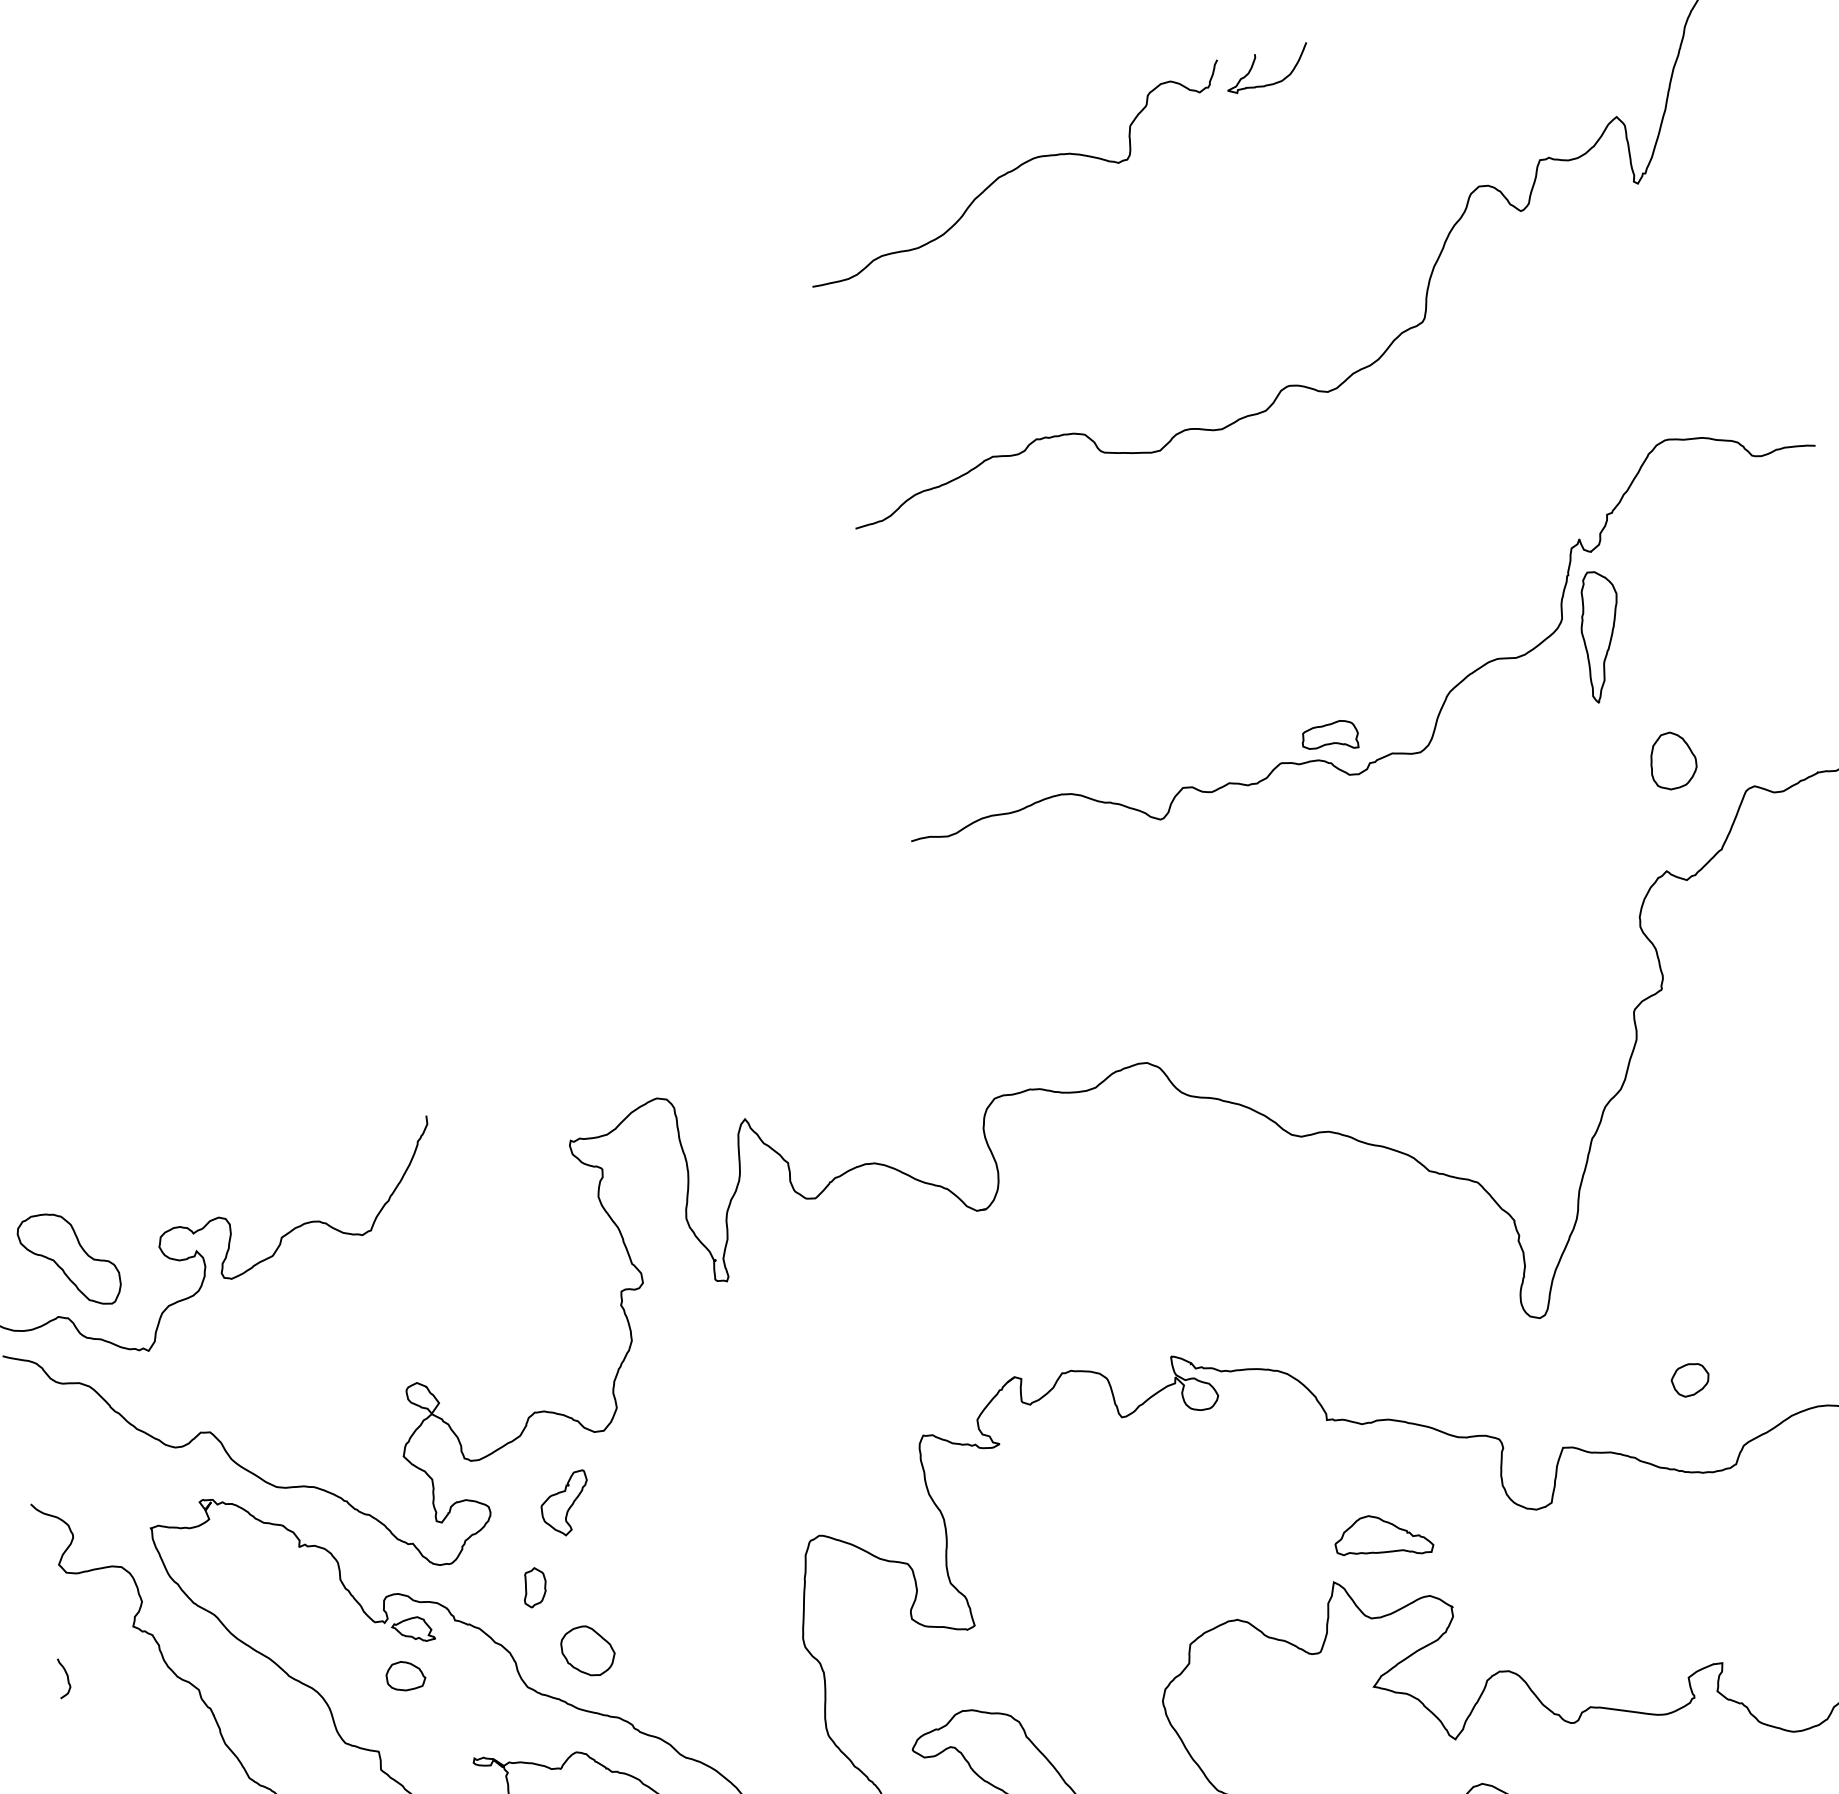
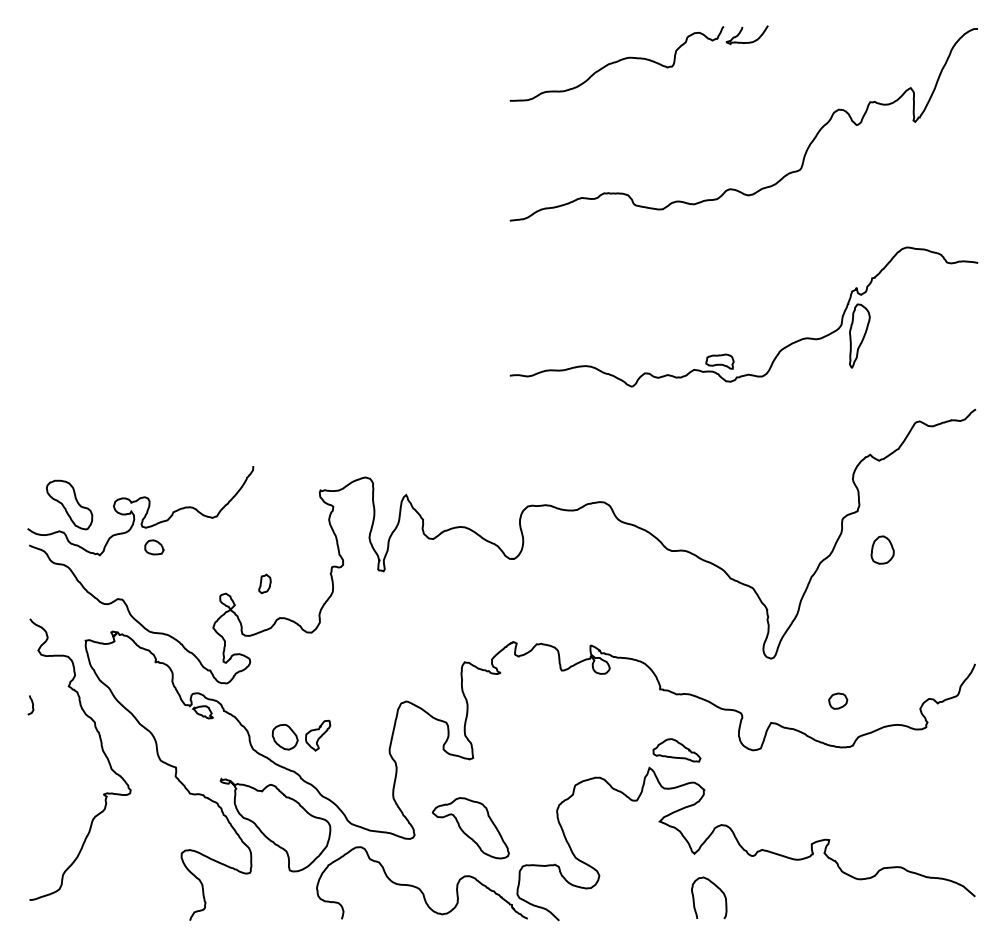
part: (1672, 759) -> (882, 549), moved
part: (566, 1503) -> (318, 735), moved
part: (533, 1586) -> (264, 583), moved
part: (405, 1675) -> (154, 547), moved

